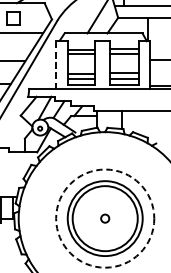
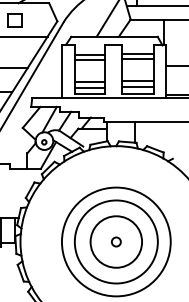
line: (55, 64) -> (61, 71), dashed -> solid
circle: (104, 218) -> (115, 241), dashed -> solid
circle: (105, 218) -> (116, 241), size x0.71

